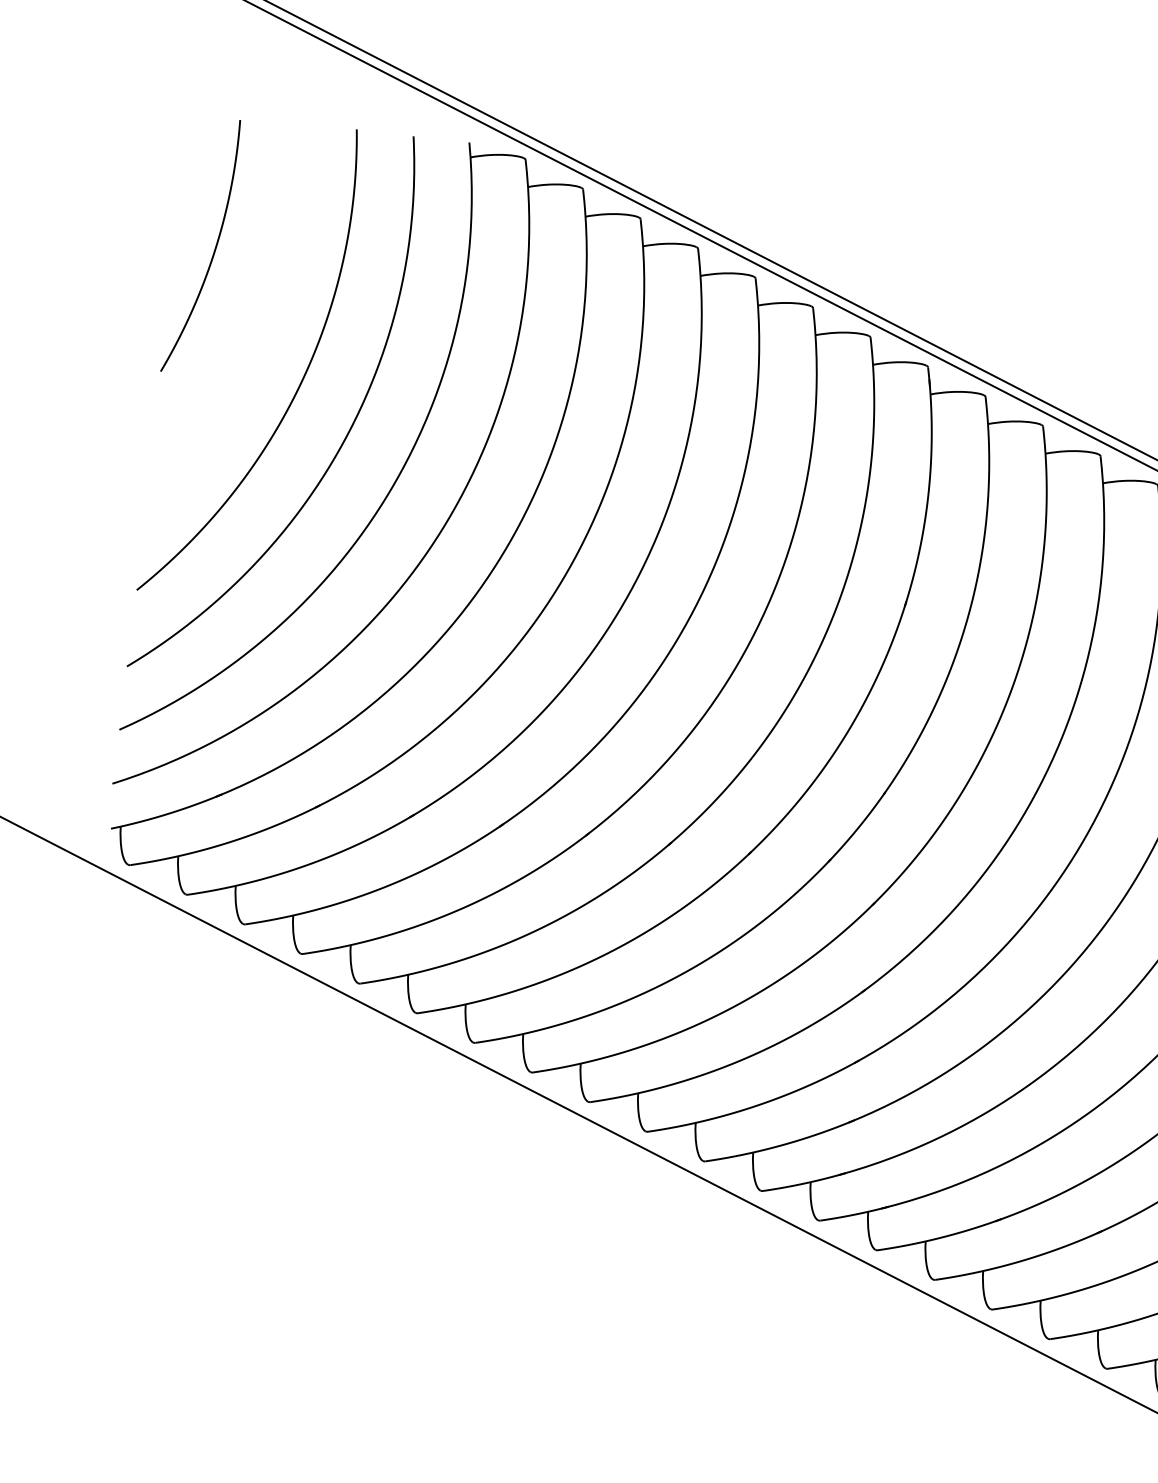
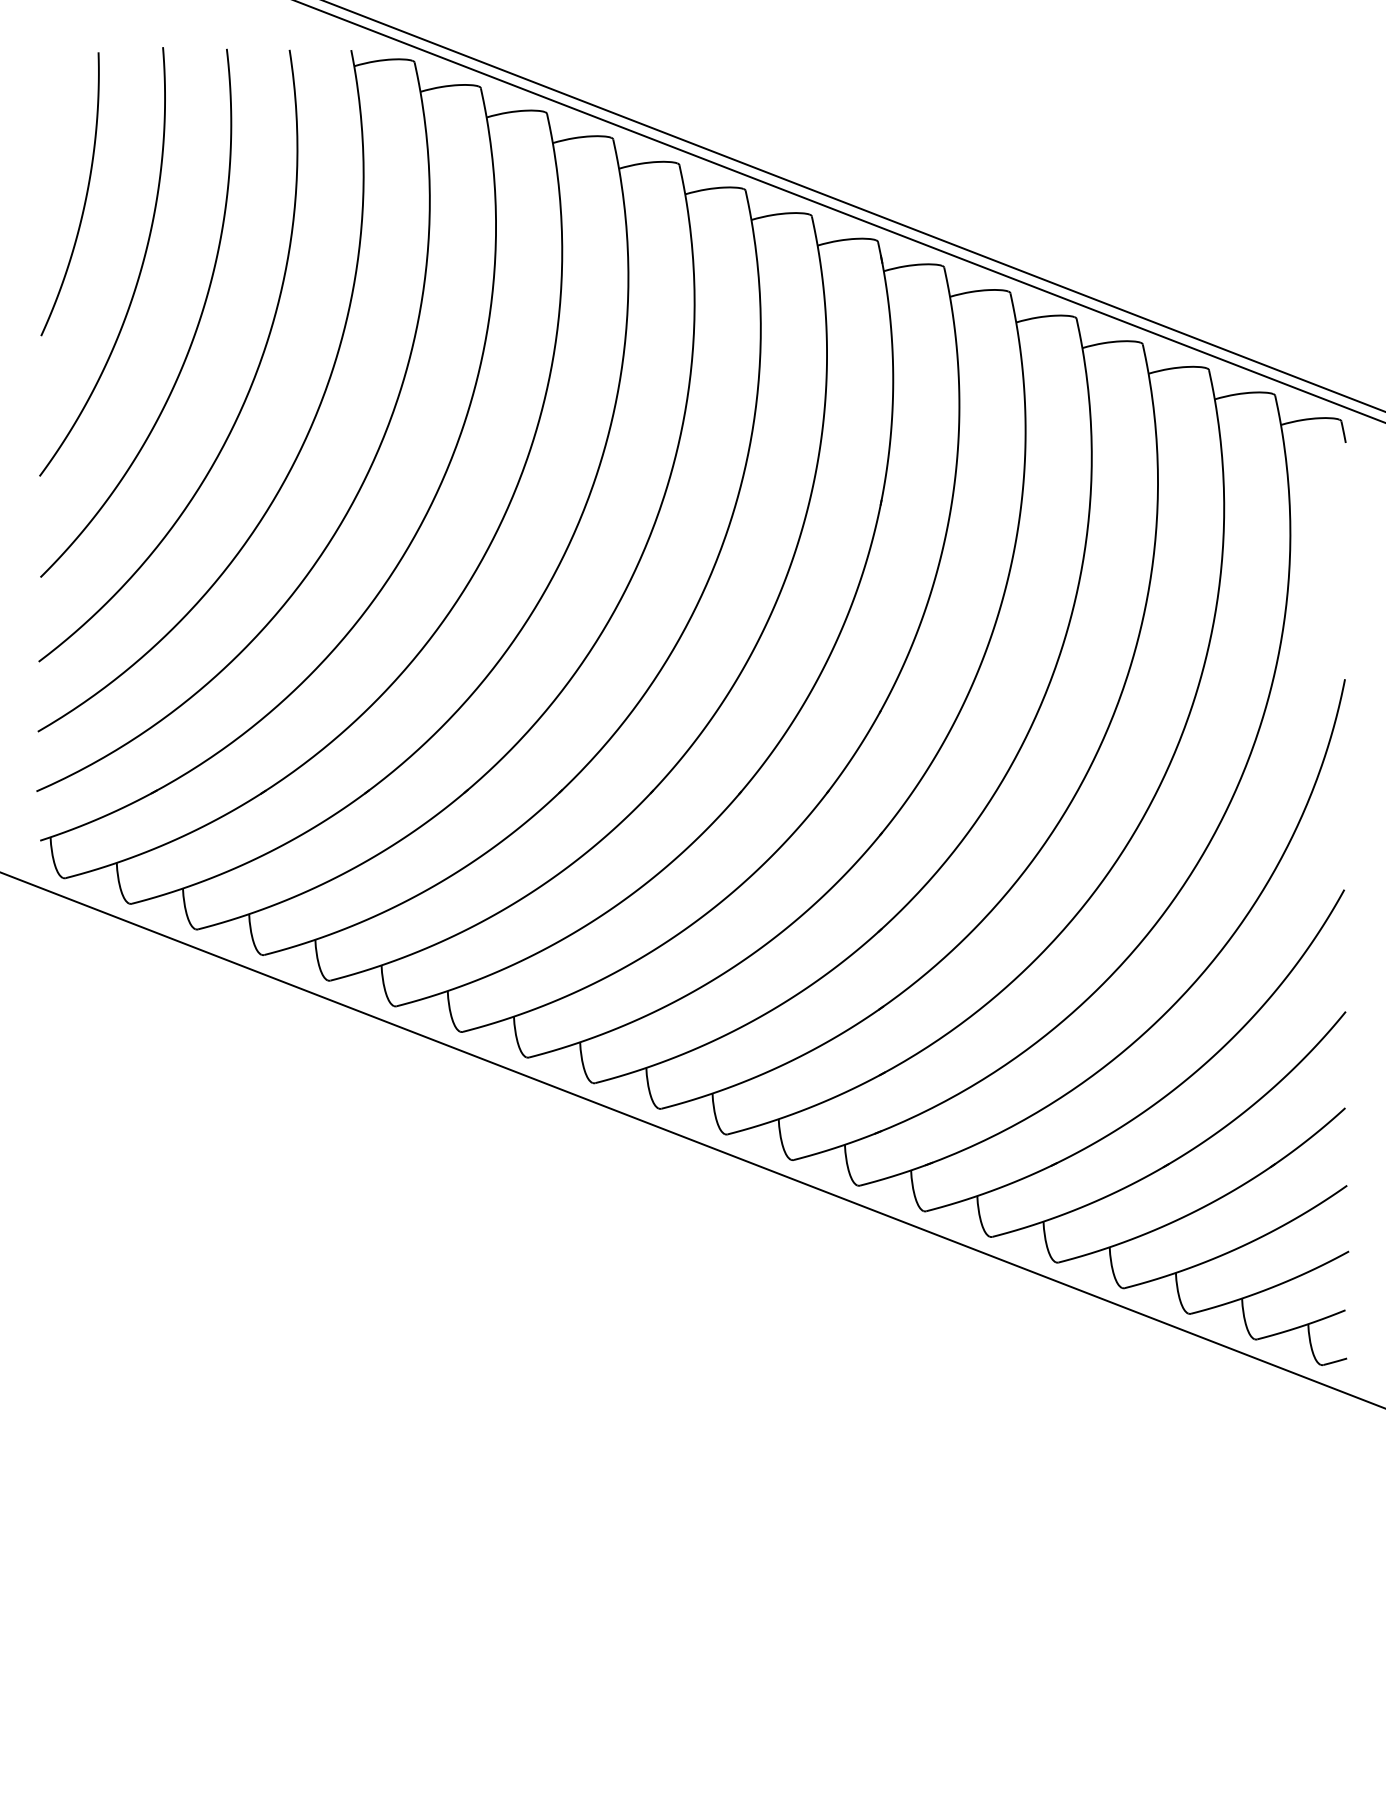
curve: (254, 325) -> (138, 274), added

